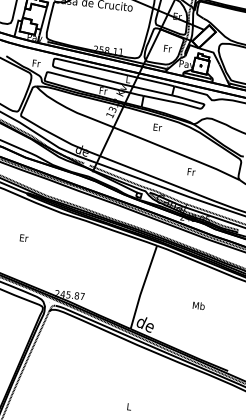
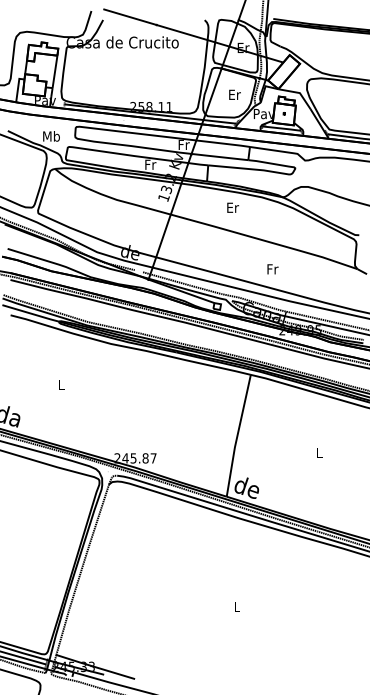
text: (167, 48) -> (234, 94), Fr -> Er
text: (36, 63) -> (51, 136), Fr -> Mb
text: (128, 79) -> (183, 144), L -> Fr
text: (191, 172) -> (272, 269), moved
text: (23, 238) -> (61, 385), Er -> L
text: (198, 305) -> (319, 452), Mb -> L

